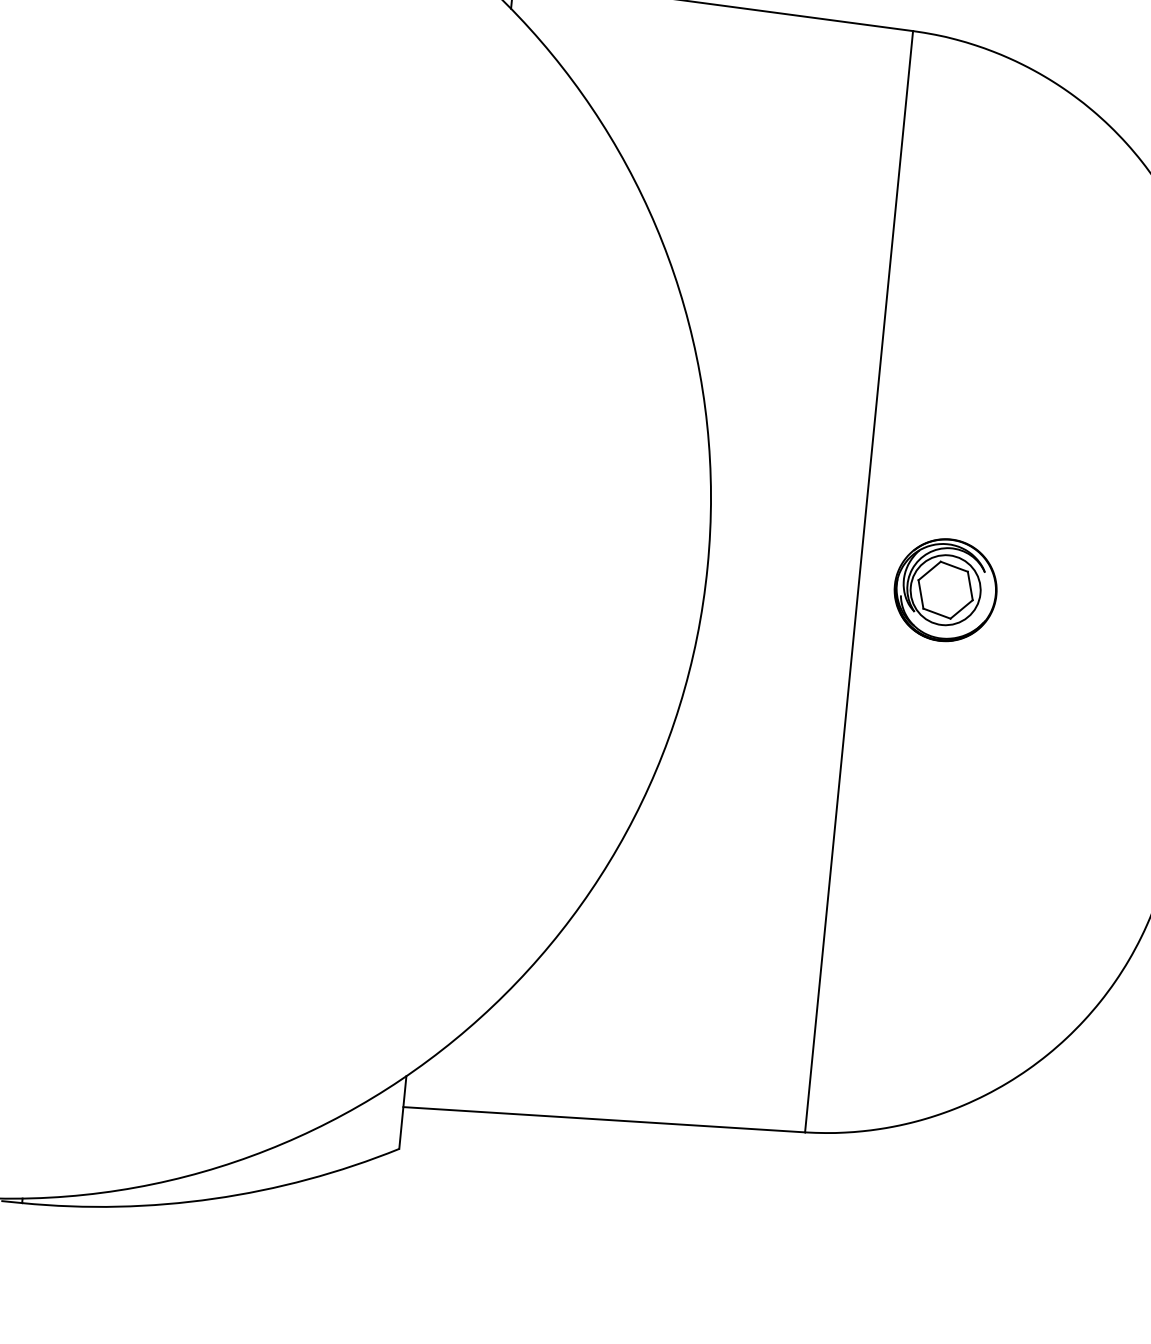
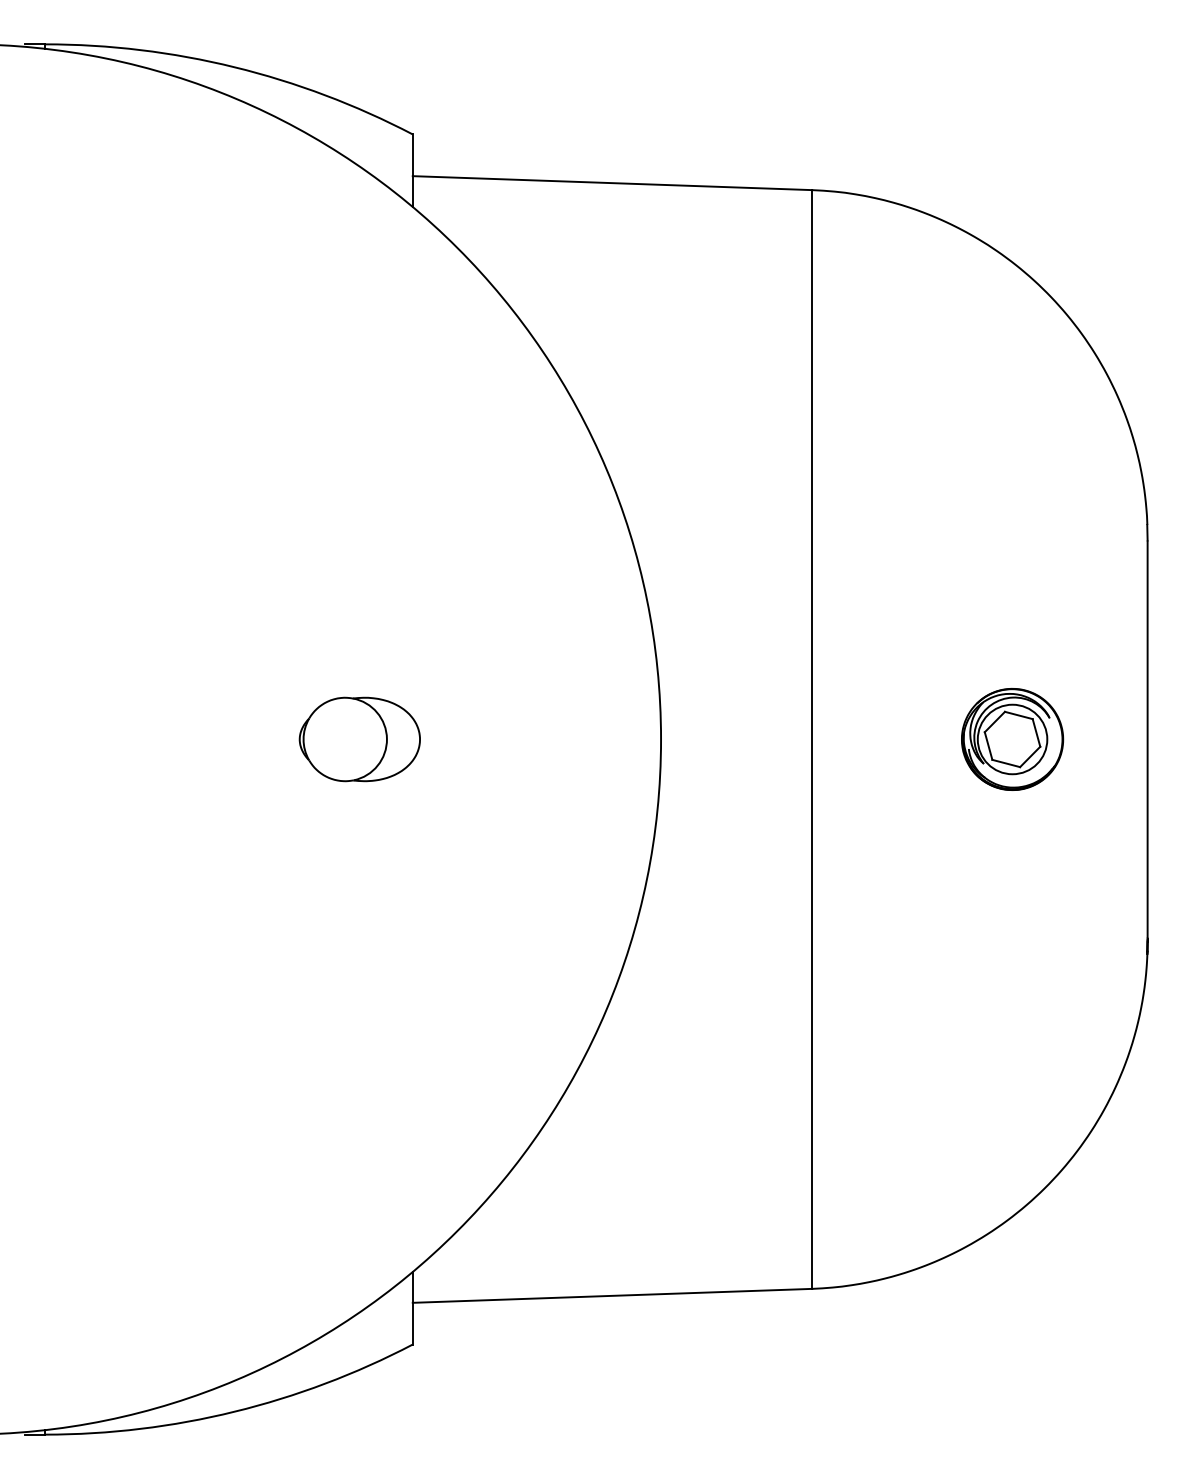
part: (405, 537) -> (359, 739), added
part: (945, 590) -> (1012, 739), moved

